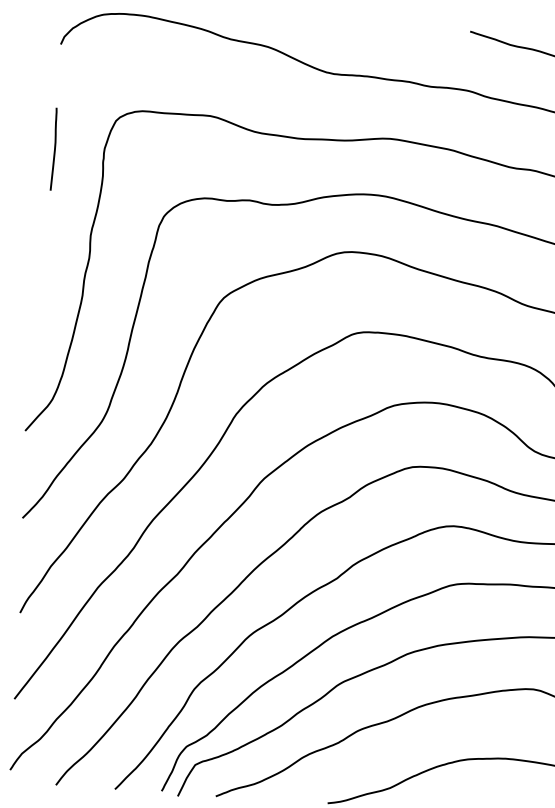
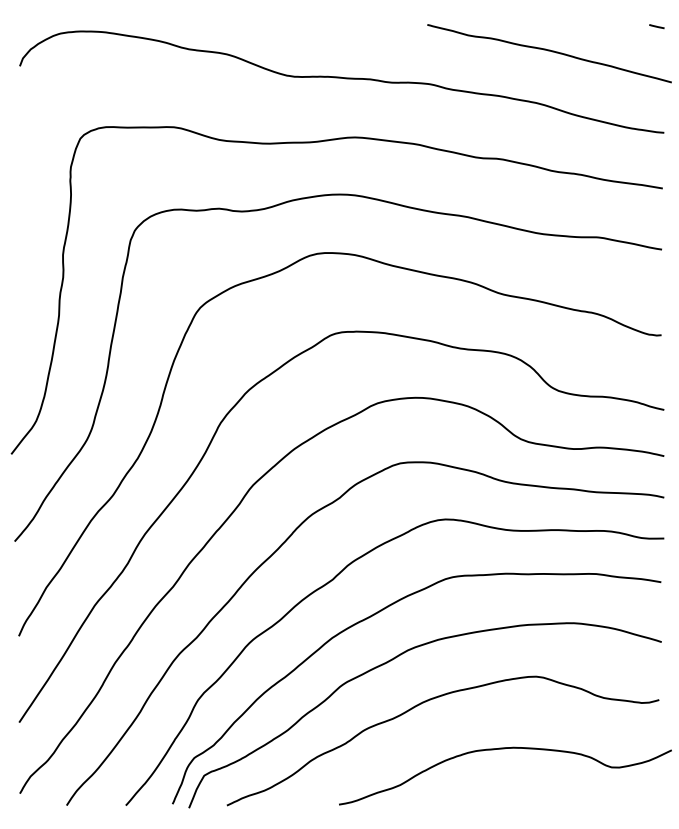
line: (54, 148) -> (20, 170), removed

